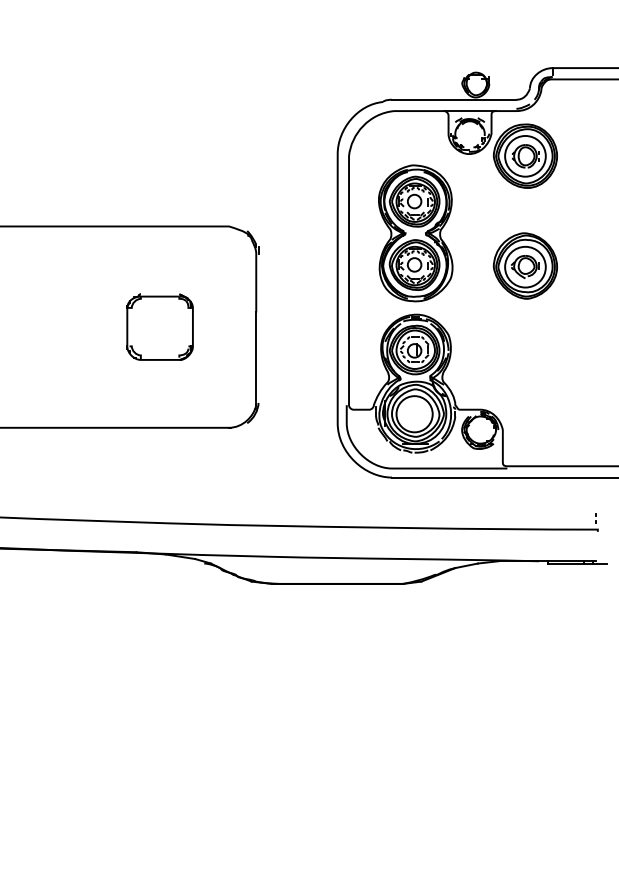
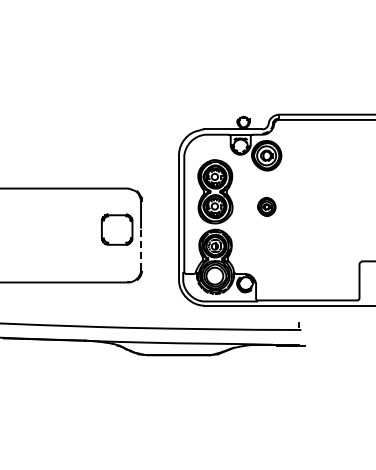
part: (525, 264) -> (266, 206), size x0.6
part: (158, 327) -> (116, 229), moved
line: (257, 357) -> (141, 249), solid -> dashed

